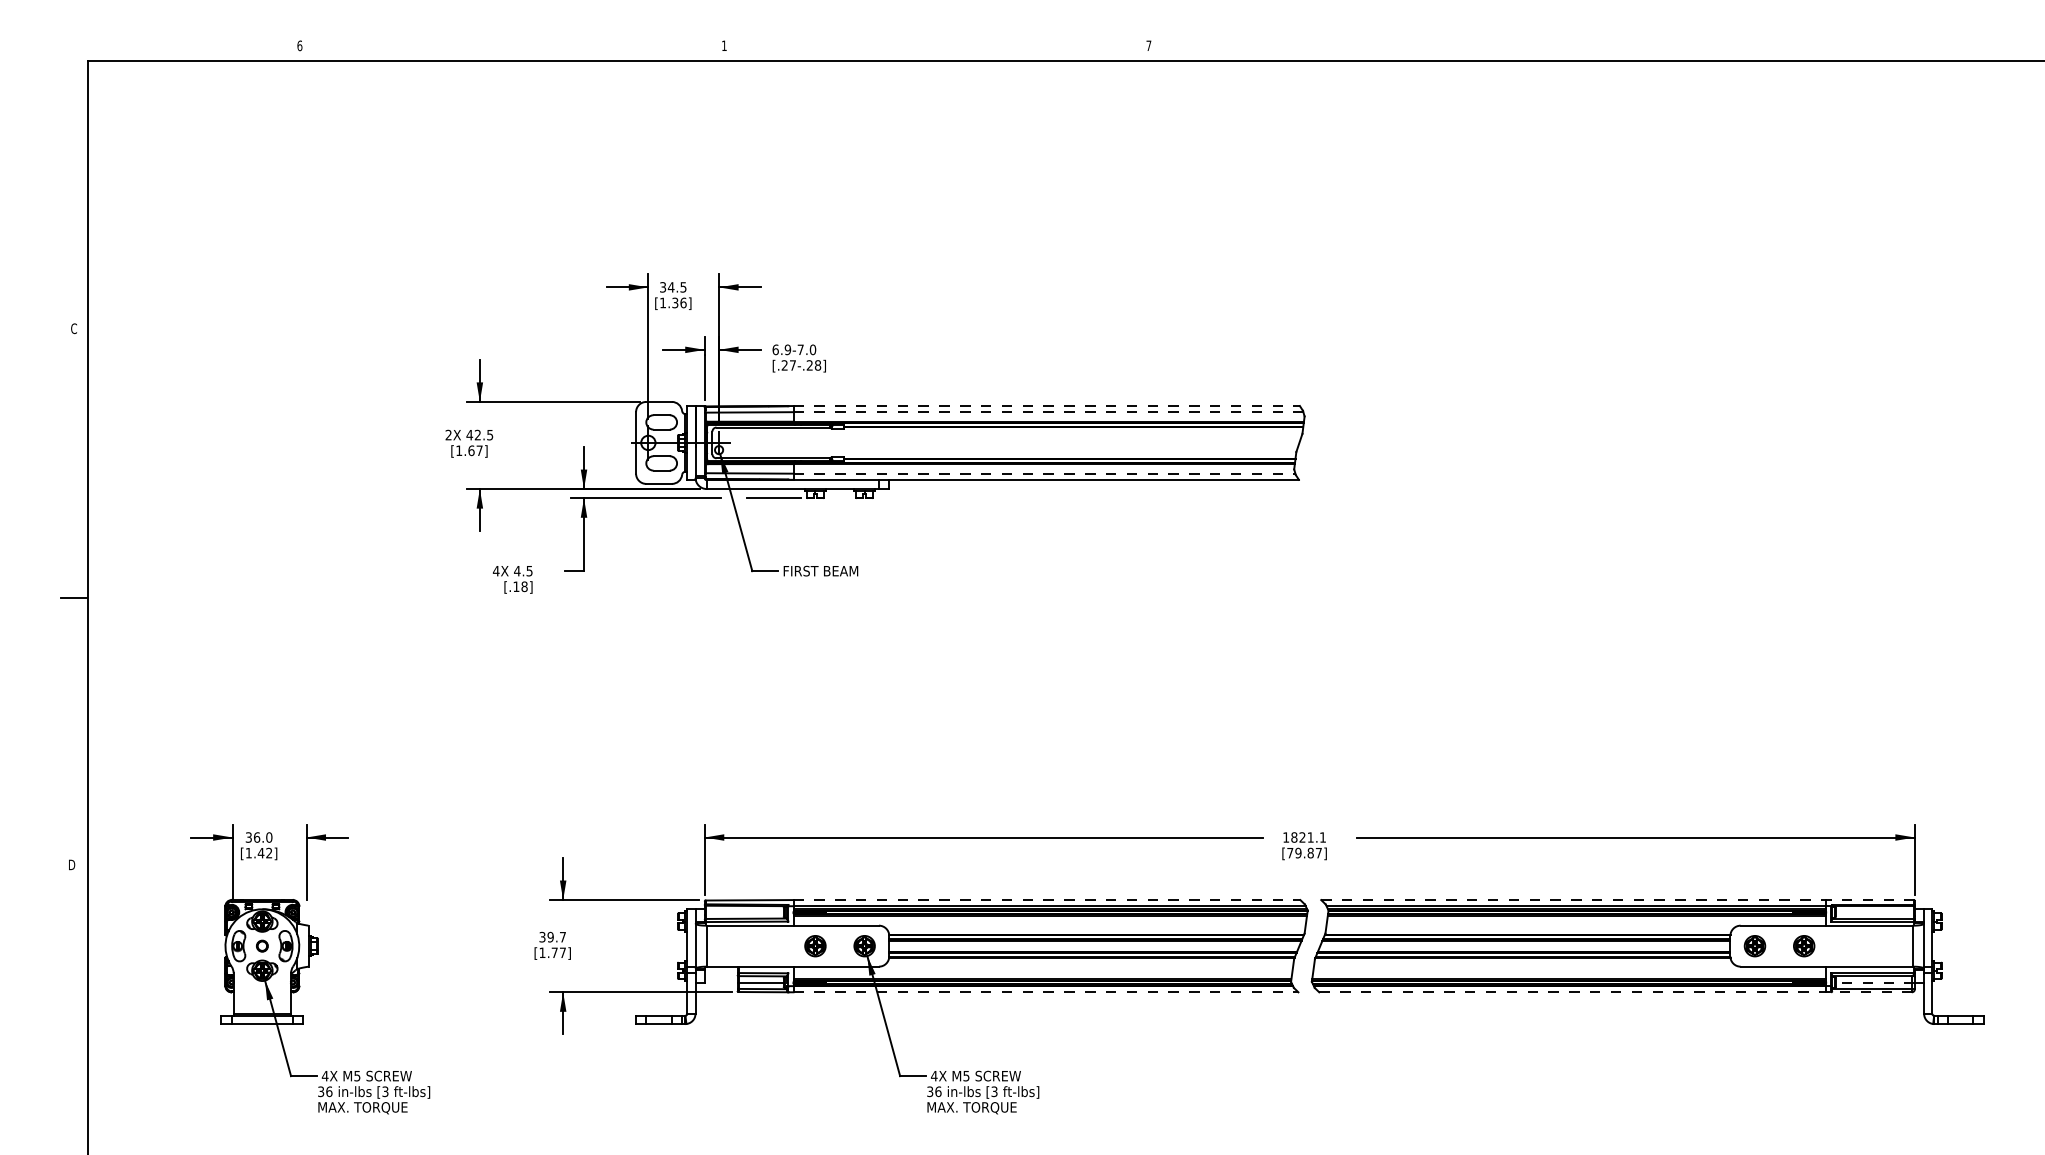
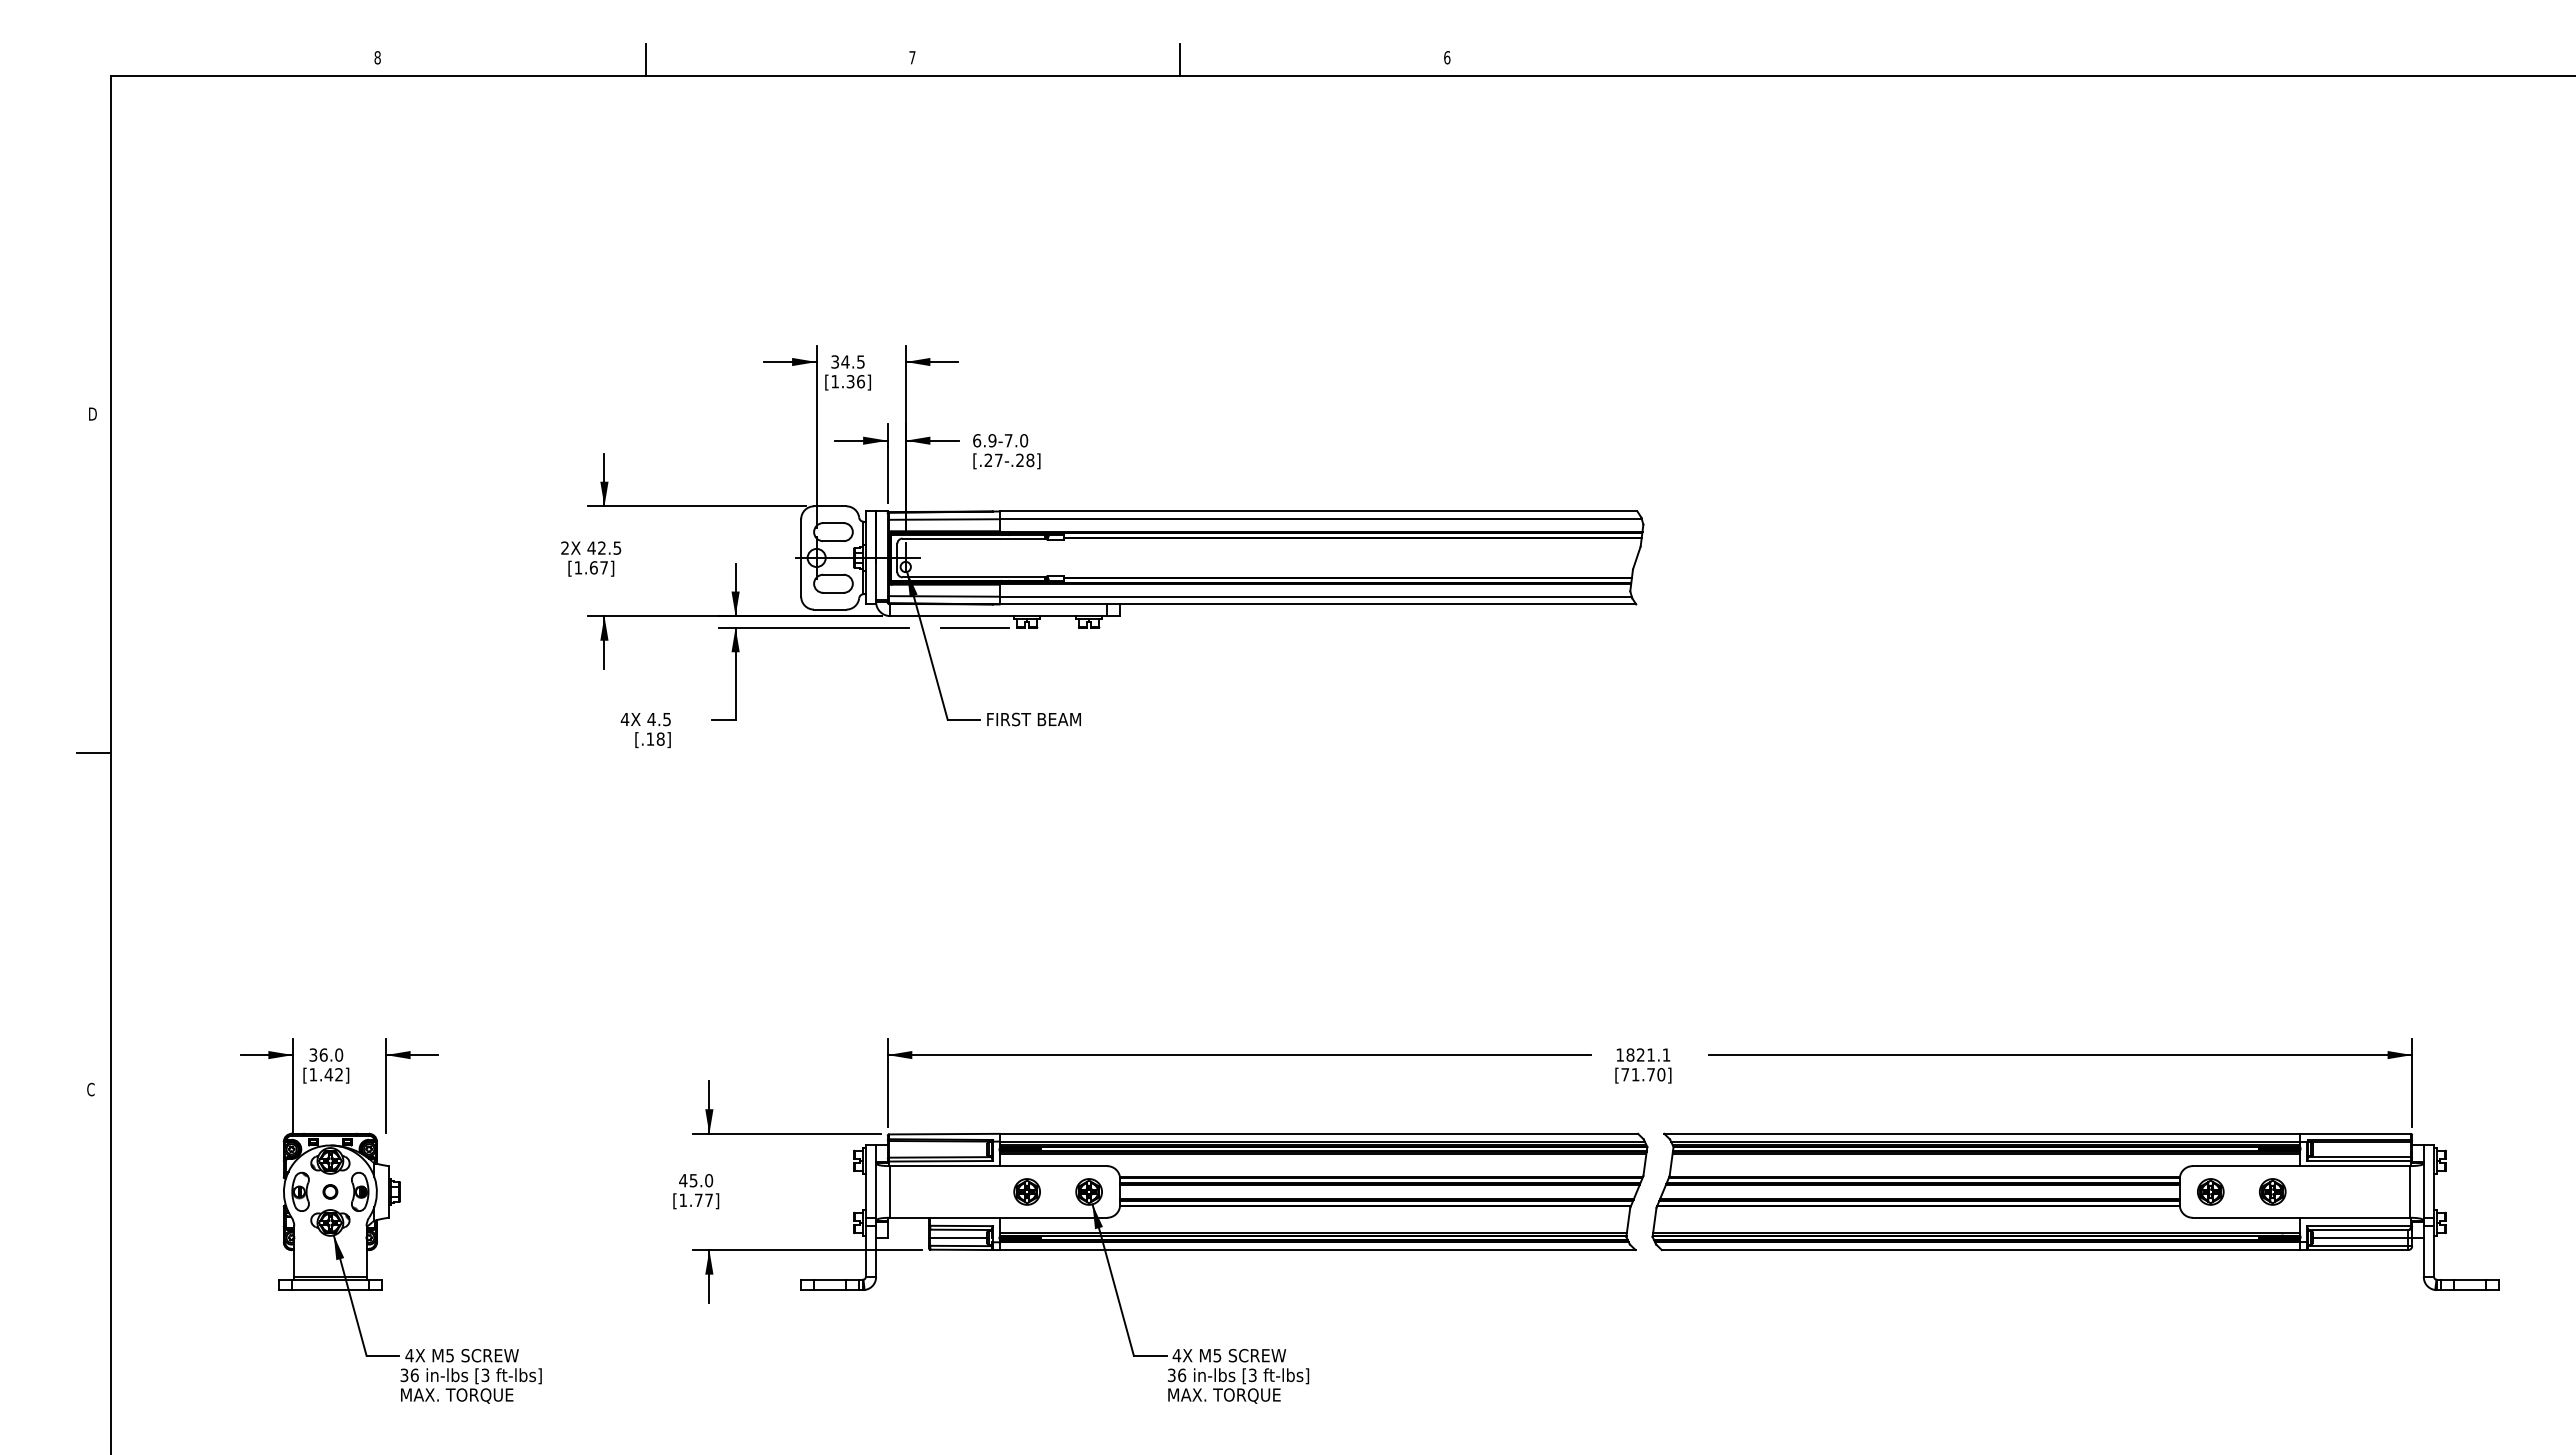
text: (299, 45) -> (377, 57), 6 -> 8
text: (724, 45) -> (912, 57), 1 -> 7
text: (1149, 45) -> (1447, 57), 7 -> 6
line: (512, 47) -> (645, 59), added
line: (937, 47) -> (1180, 59), added
text: (73, 328) -> (92, 413), C -> D
line: (1046, 406) -> (1318, 511), dashed -> solid
line: (1049, 412) -> (1321, 519), dashed -> solid
line: (1045, 473) -> (1316, 596), dashed -> solid
text: (1308, 852) -> (1648, 1074), [79.87] -> [71.70]
text: (71, 864) -> (90, 1089), D -> C
line: (1047, 899) -> (1319, 1133), dashed -> solid
line: (1618, 899) -> (2038, 1133), dashed -> solid
text: (552, 937) -> (696, 1180), 39.7 -> 45.0
line: (1875, 982) -> (2362, 1237), dashed -> solid
line: (1046, 992) -> (1318, 1250), dashed -> solid
line: (1615, 992) -> (2035, 1250), dashed -> solid

